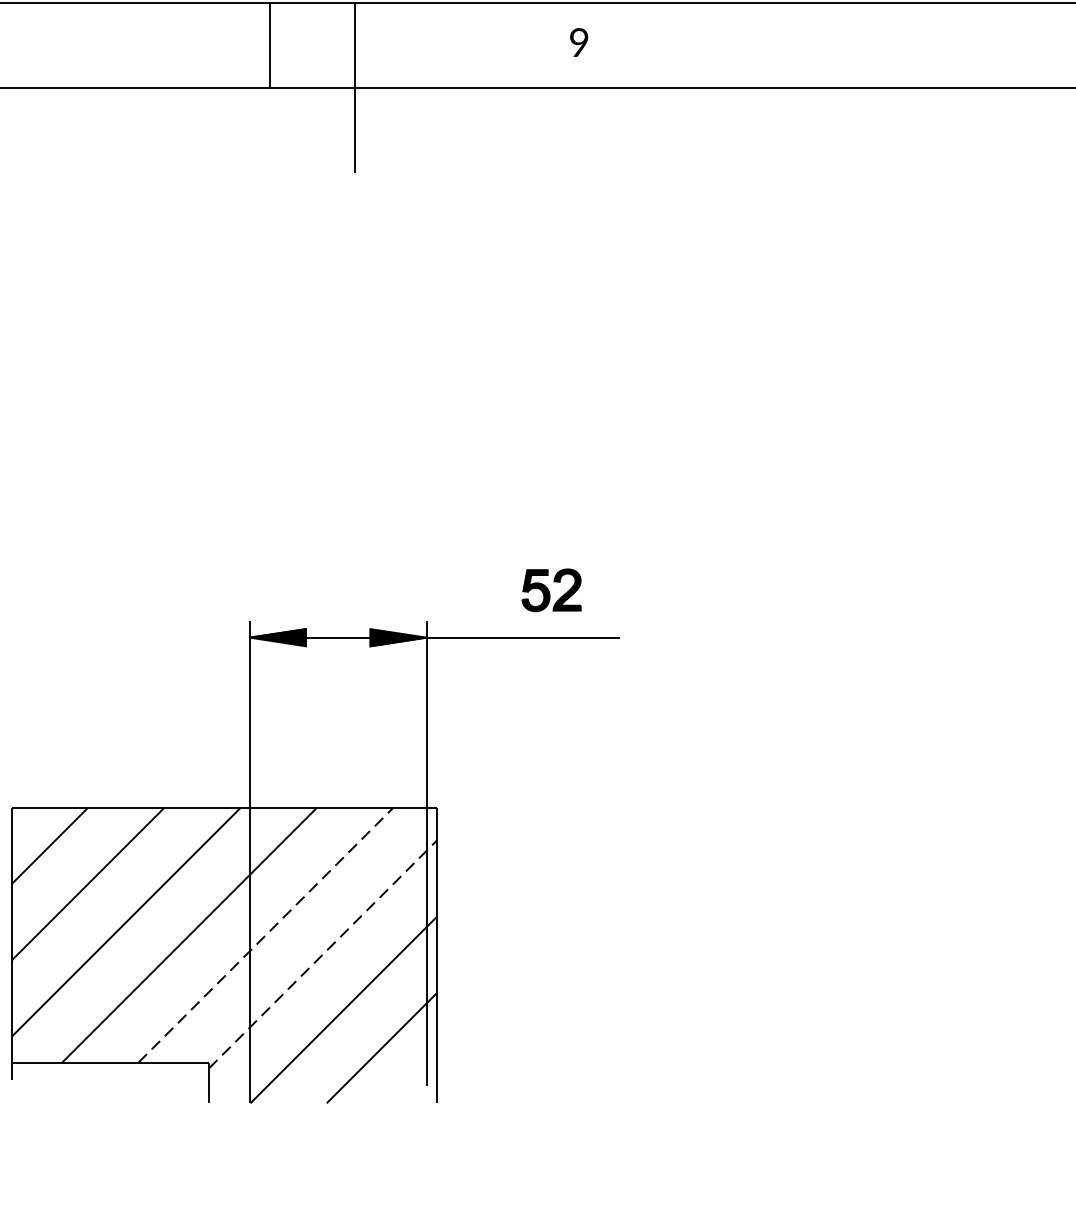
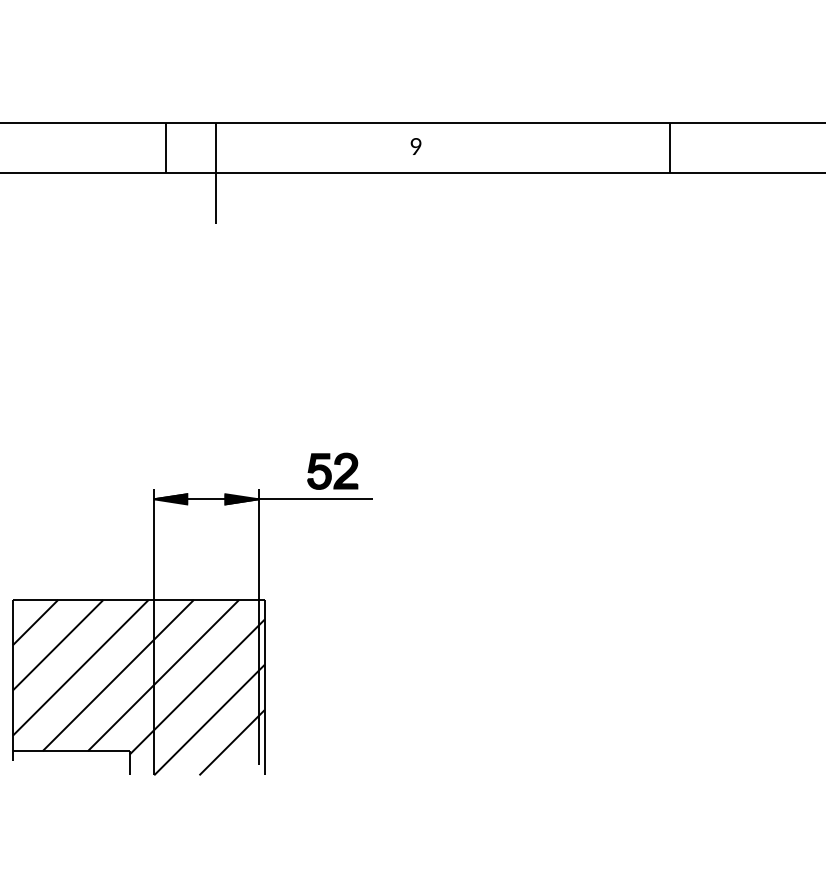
text: (578, 42) -> (415, 146), moved
part: (551, 589) -> (332, 470), size x1.43
line: (266, 934) -> (163, 675), dashed -> solid
line: (323, 953) -> (197, 686), dashed -> solid

